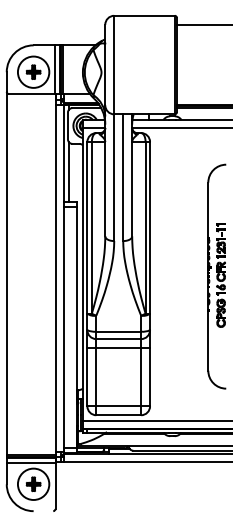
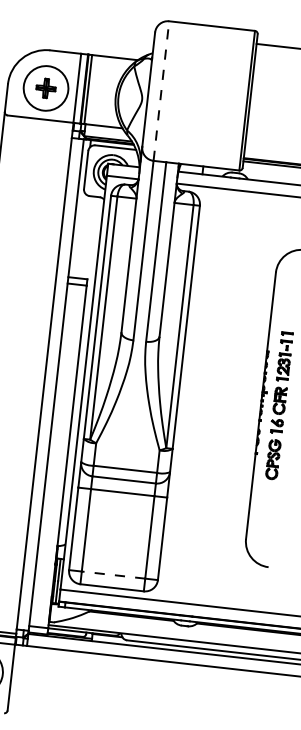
line: (114, 64) -> (161, 90), solid -> dashed
line: (68, 172) -> (79, 235), removed
line: (118, 406) -> (113, 575), solid -> dashed

